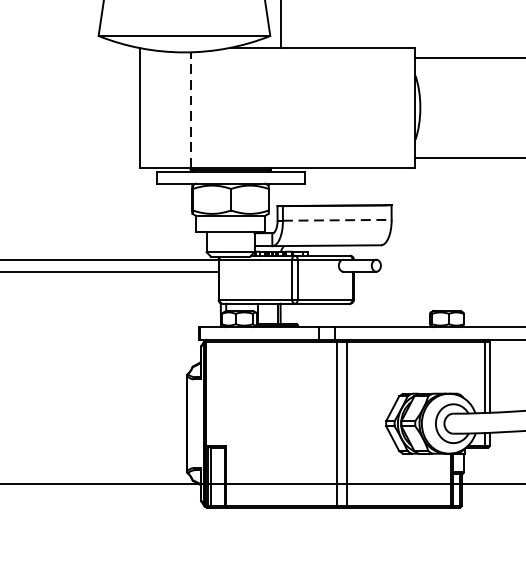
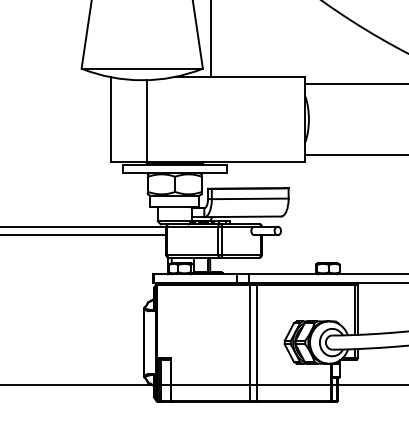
line: (190, 109) -> (146, 120), dashed -> solid
line: (337, 219) -> (250, 198), dashed -> solid

